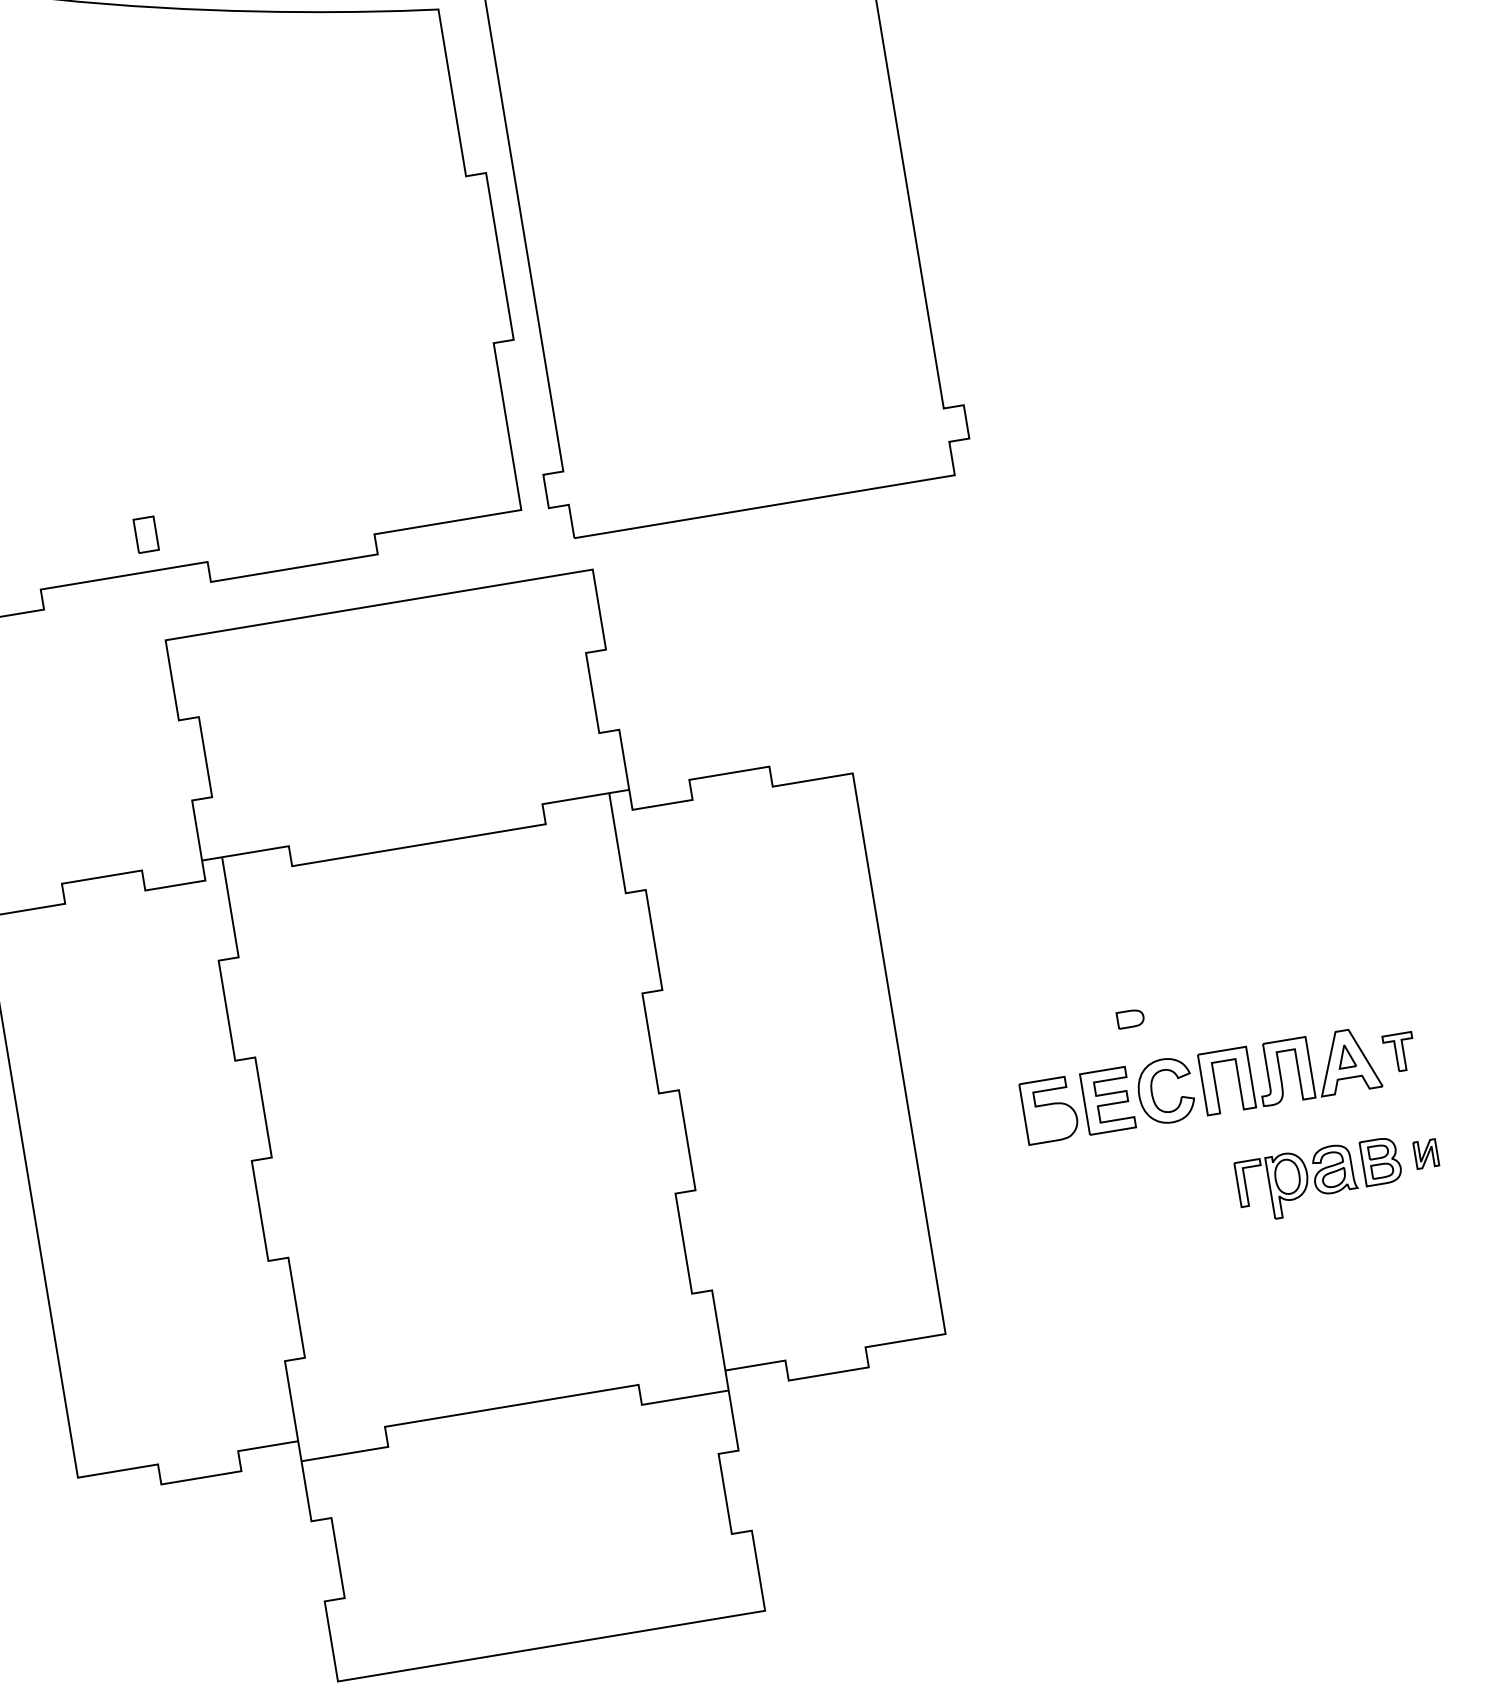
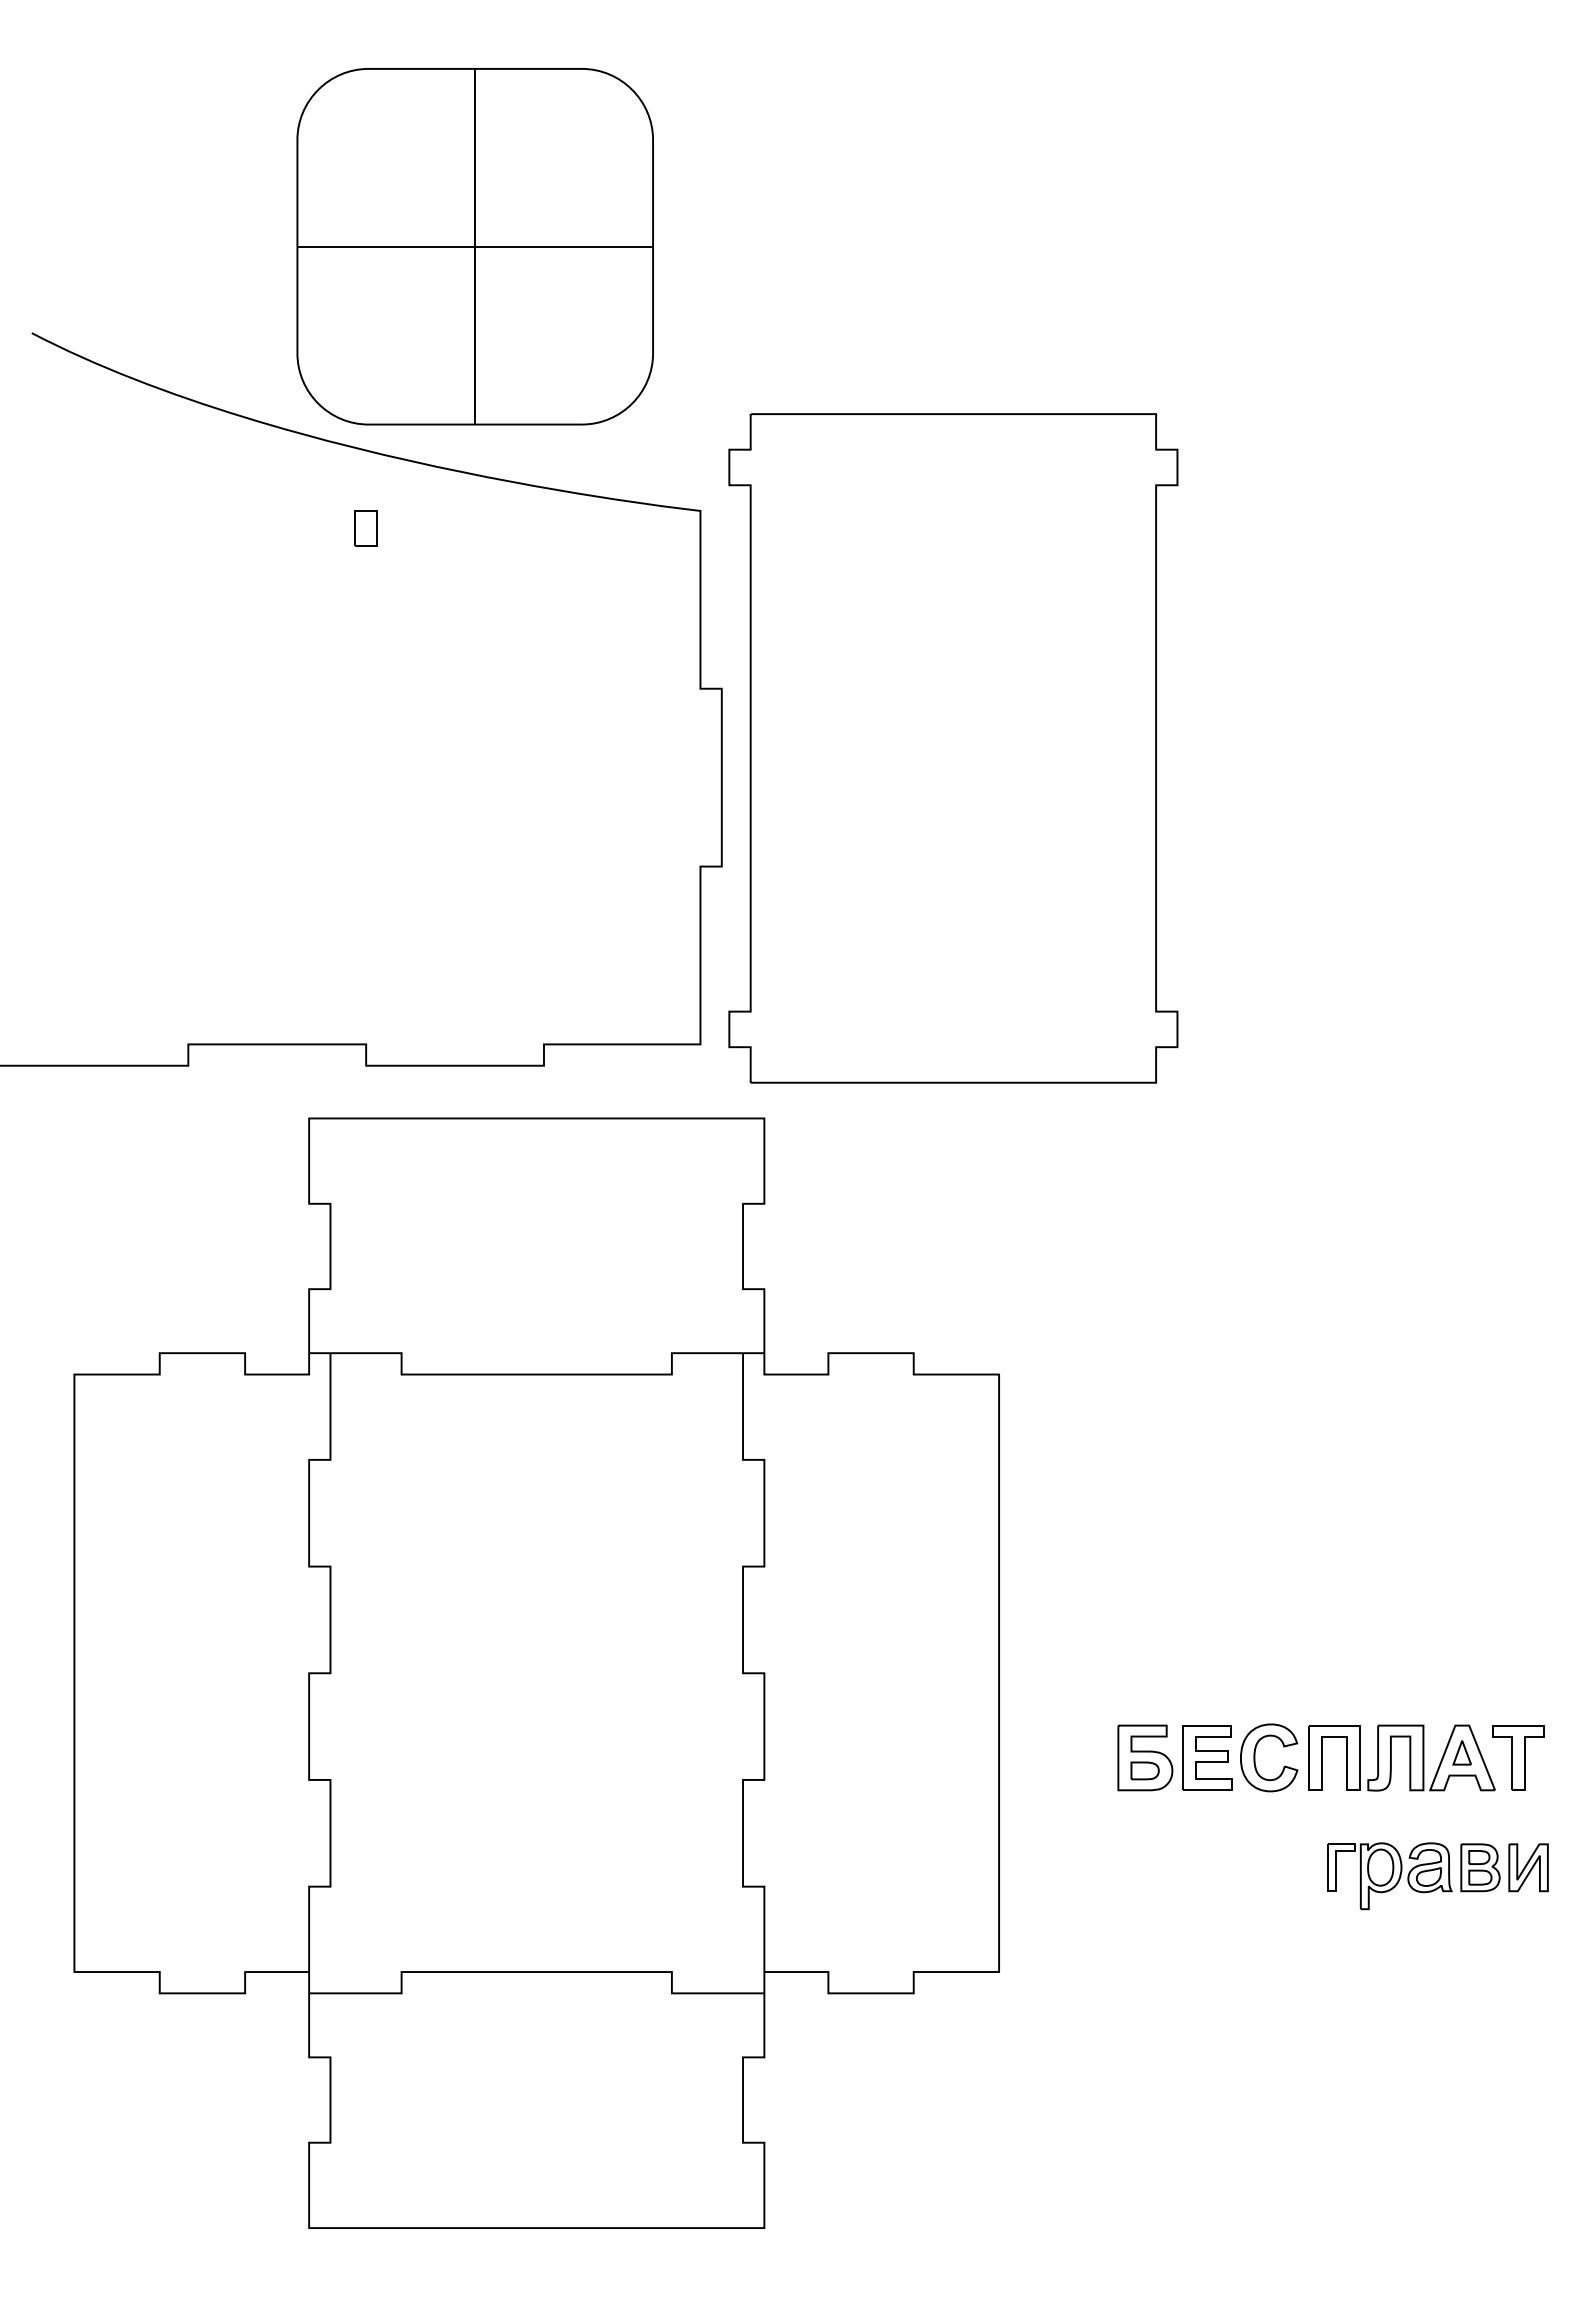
part: (145, 534) -> (365, 528), moved
part: (1129, 1018) -> (1144, 1770), moved
part: (1399, 1052) -> (1518, 1757), size x1.67
part: (1426, 1153) -> (1528, 1867), size x1.67

